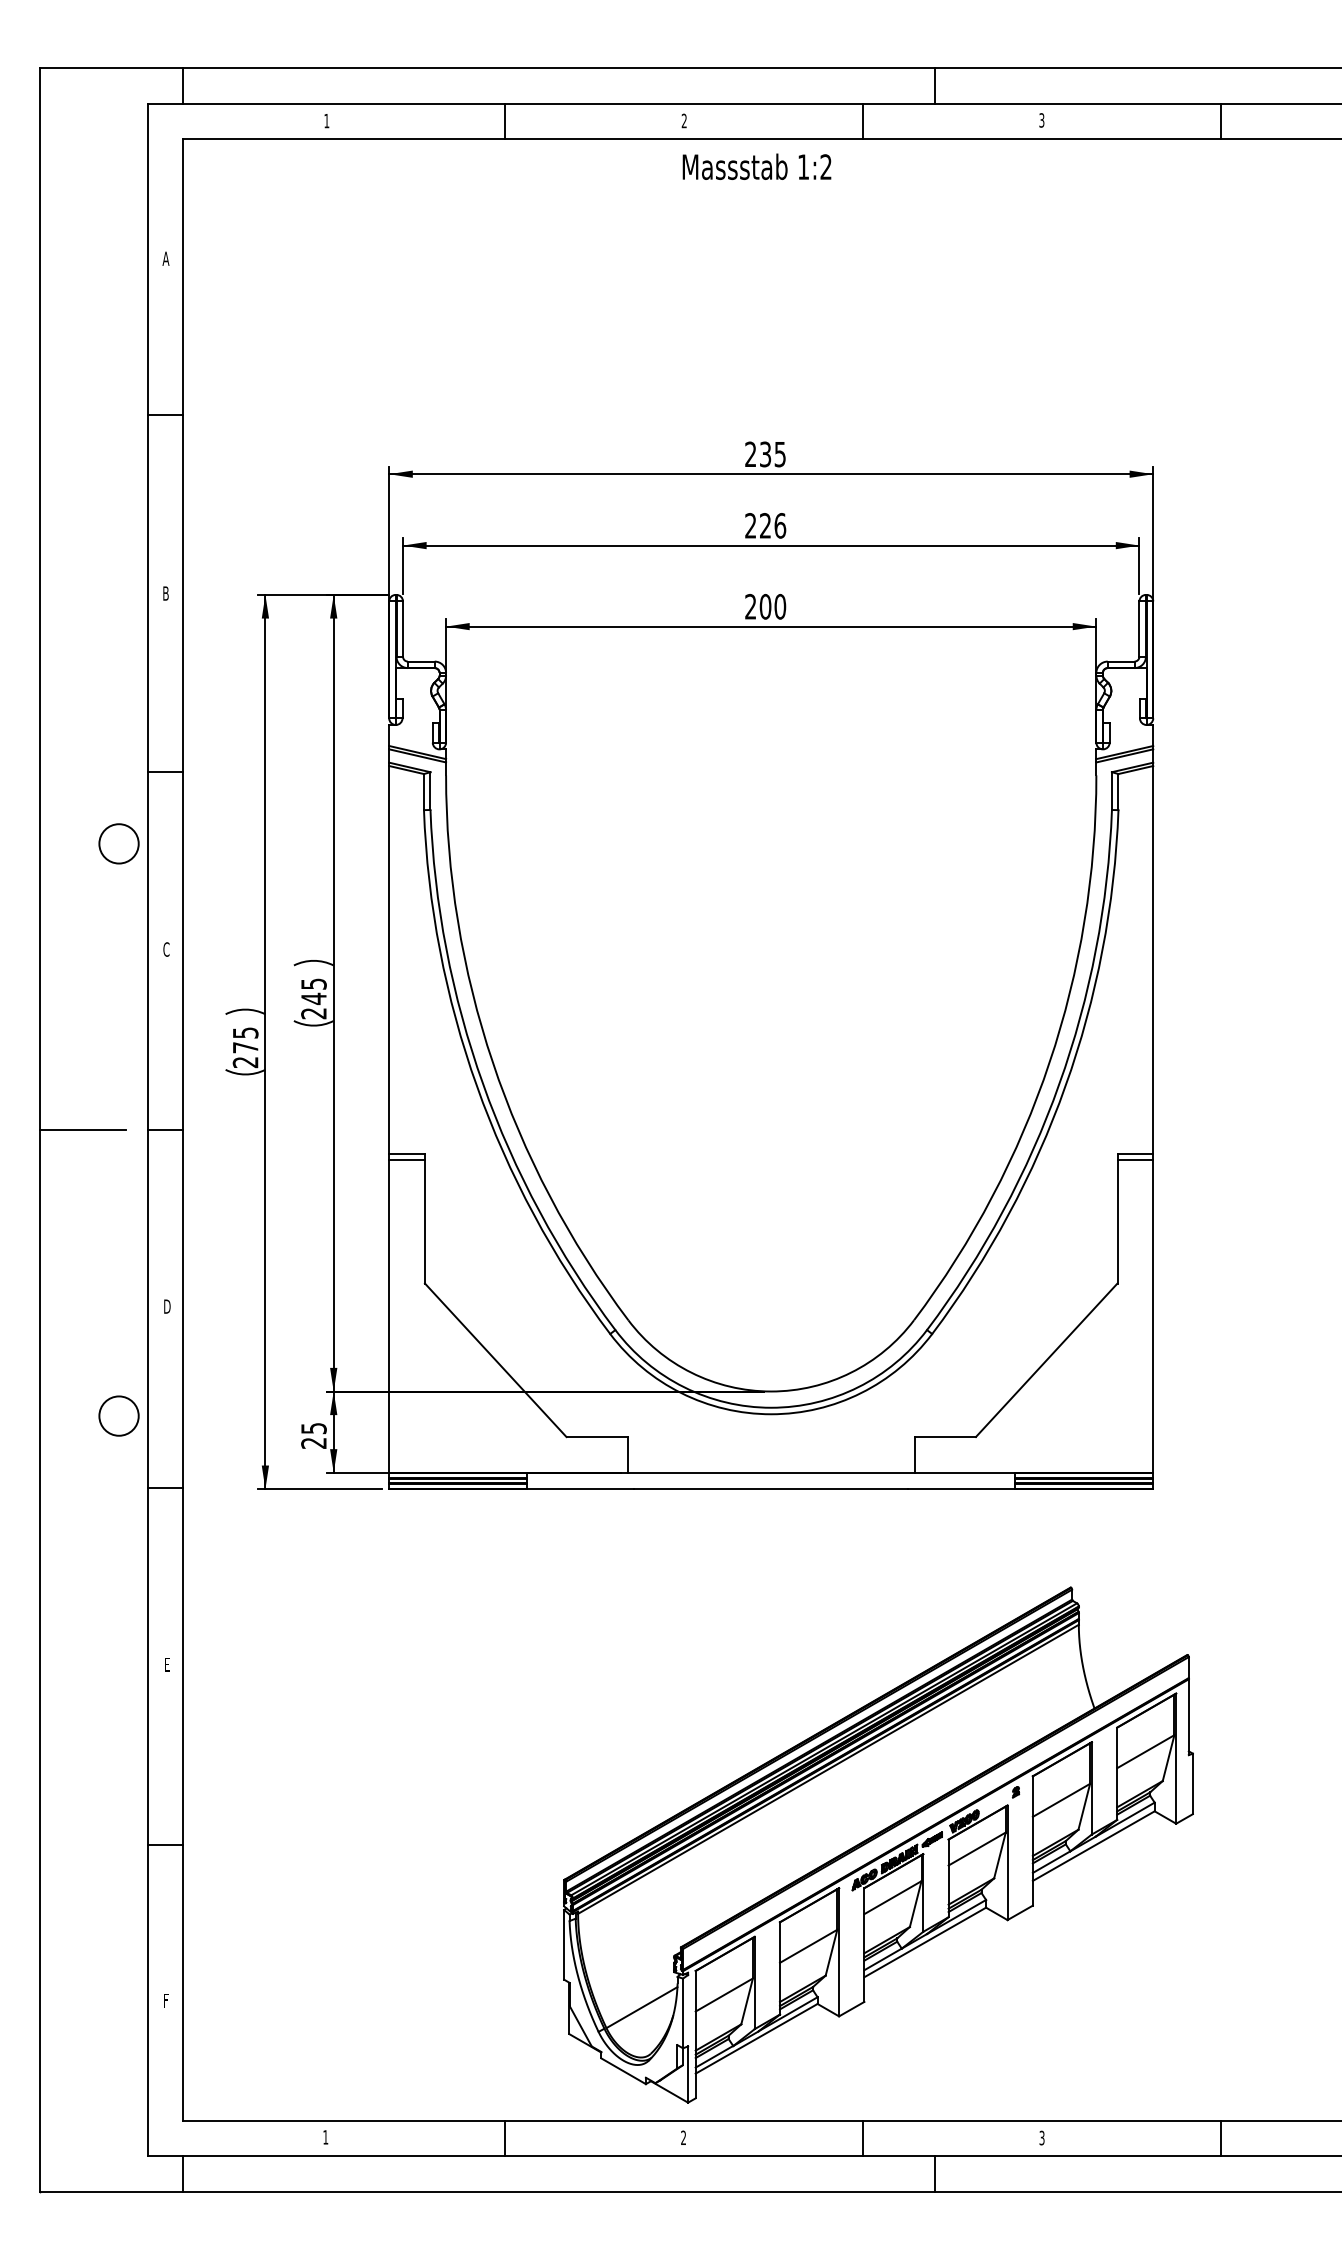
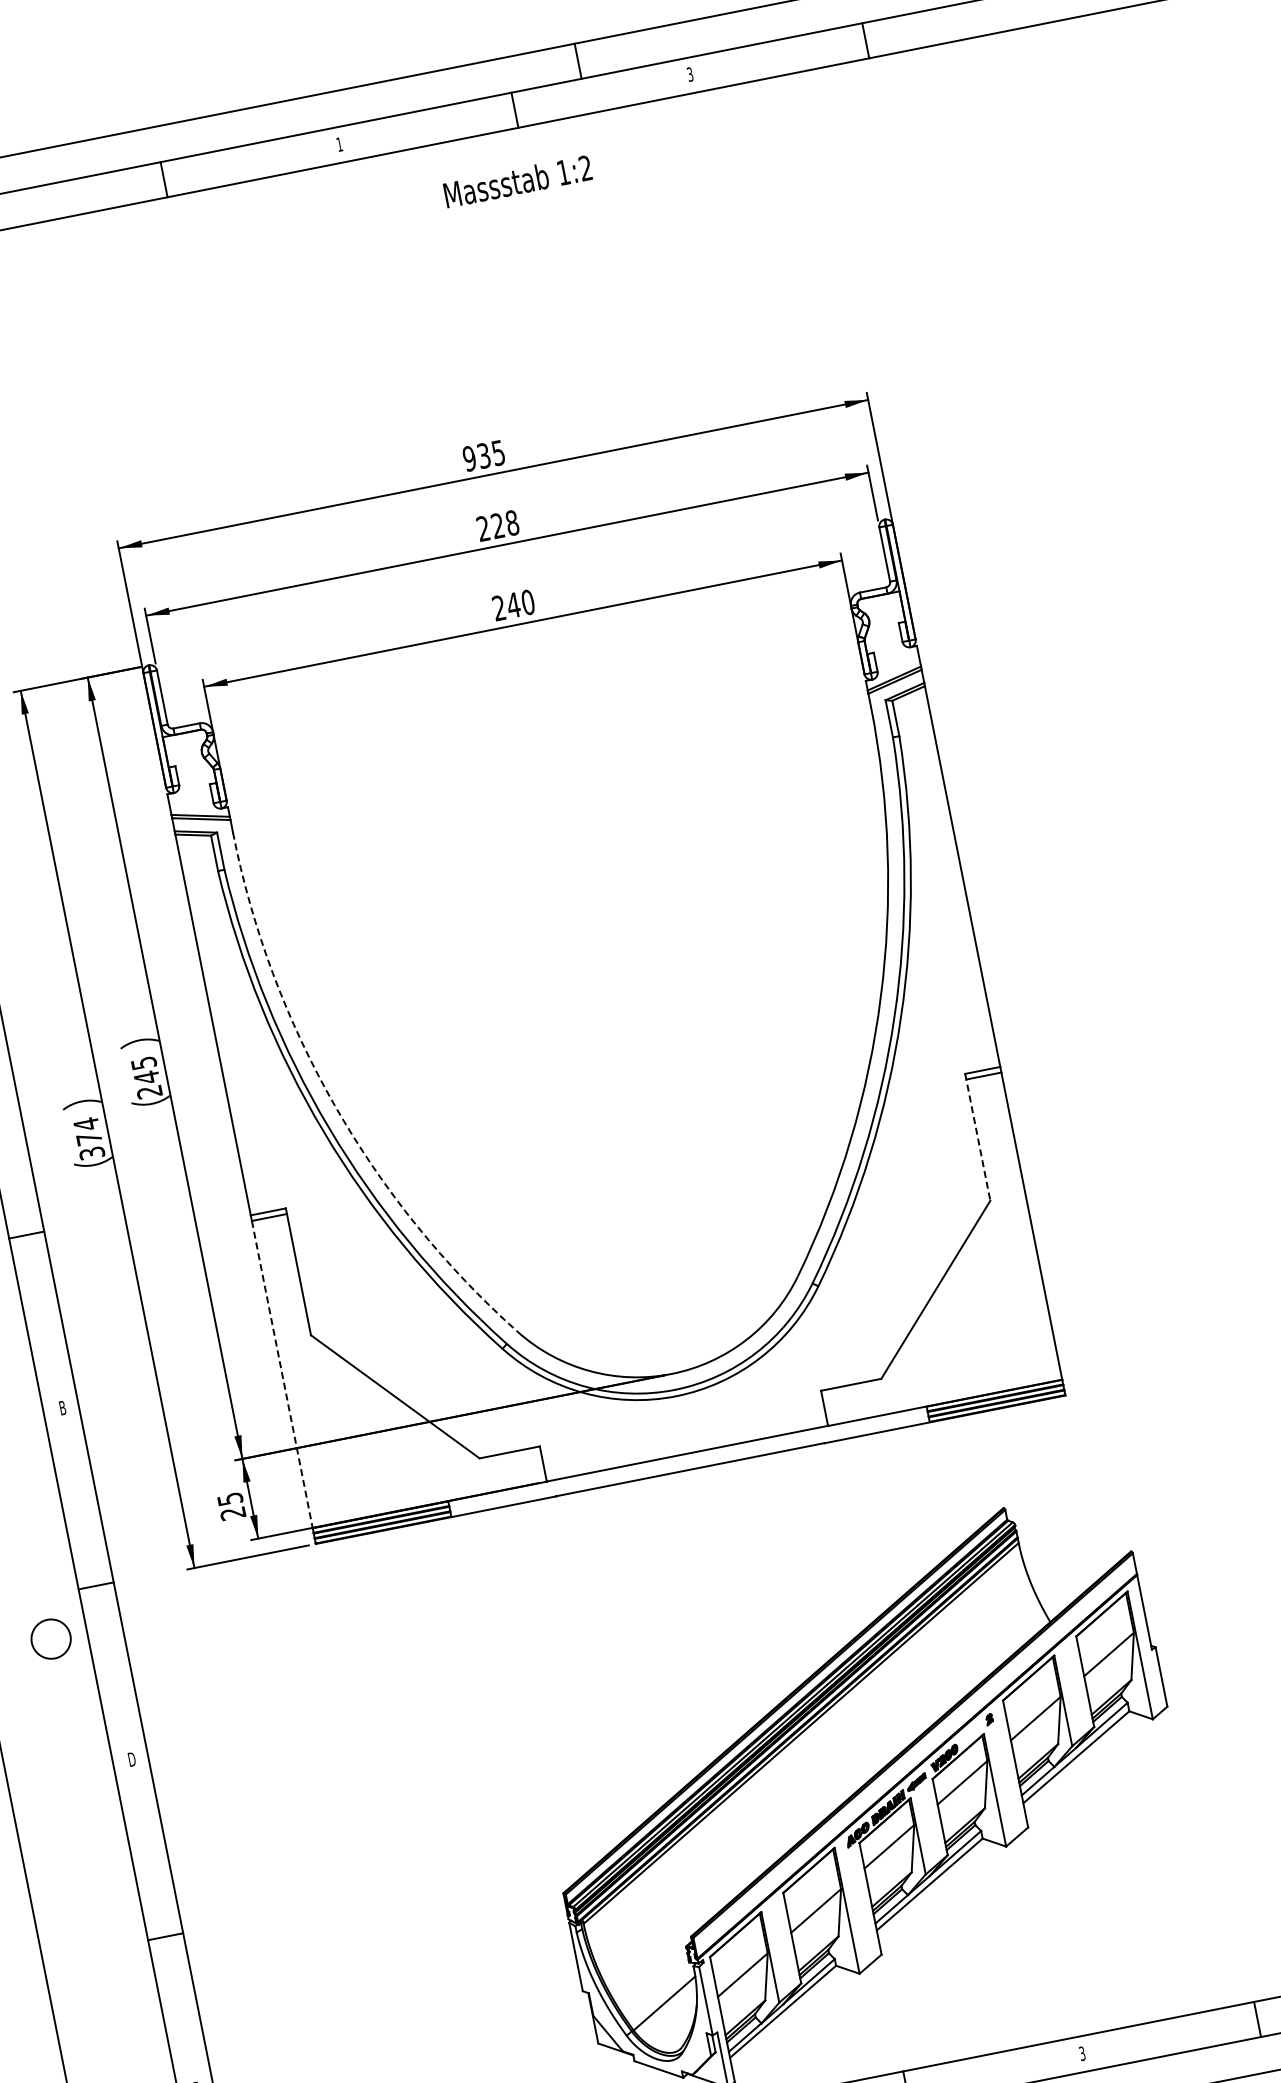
text: (683, 120) -> (338, 144), 2 -> 1
text: (756, 166) -> (517, 181), moved
text: (750, 454) -> (469, 458), 235 -> 935
text: (780, 525) -> (512, 522), 226 -> 228
text: (765, 606) -> (513, 605), 200 -> 240
text: (245, 1047) -> (89, 1138), 275 -> 374
arc: (492, 1062) -> (334, 1105), solid -> dashed
line: (1117, 1218) -> (977, 1136), solid -> dashed
text: (167, 1306) -> (62, 1407), D -> B
line: (389, 1316) -> (282, 1374), solid -> dashed
circle: (118, 1415) -> (50, 1638), moved
text: (166, 1664) -> (131, 1759), E -> D

